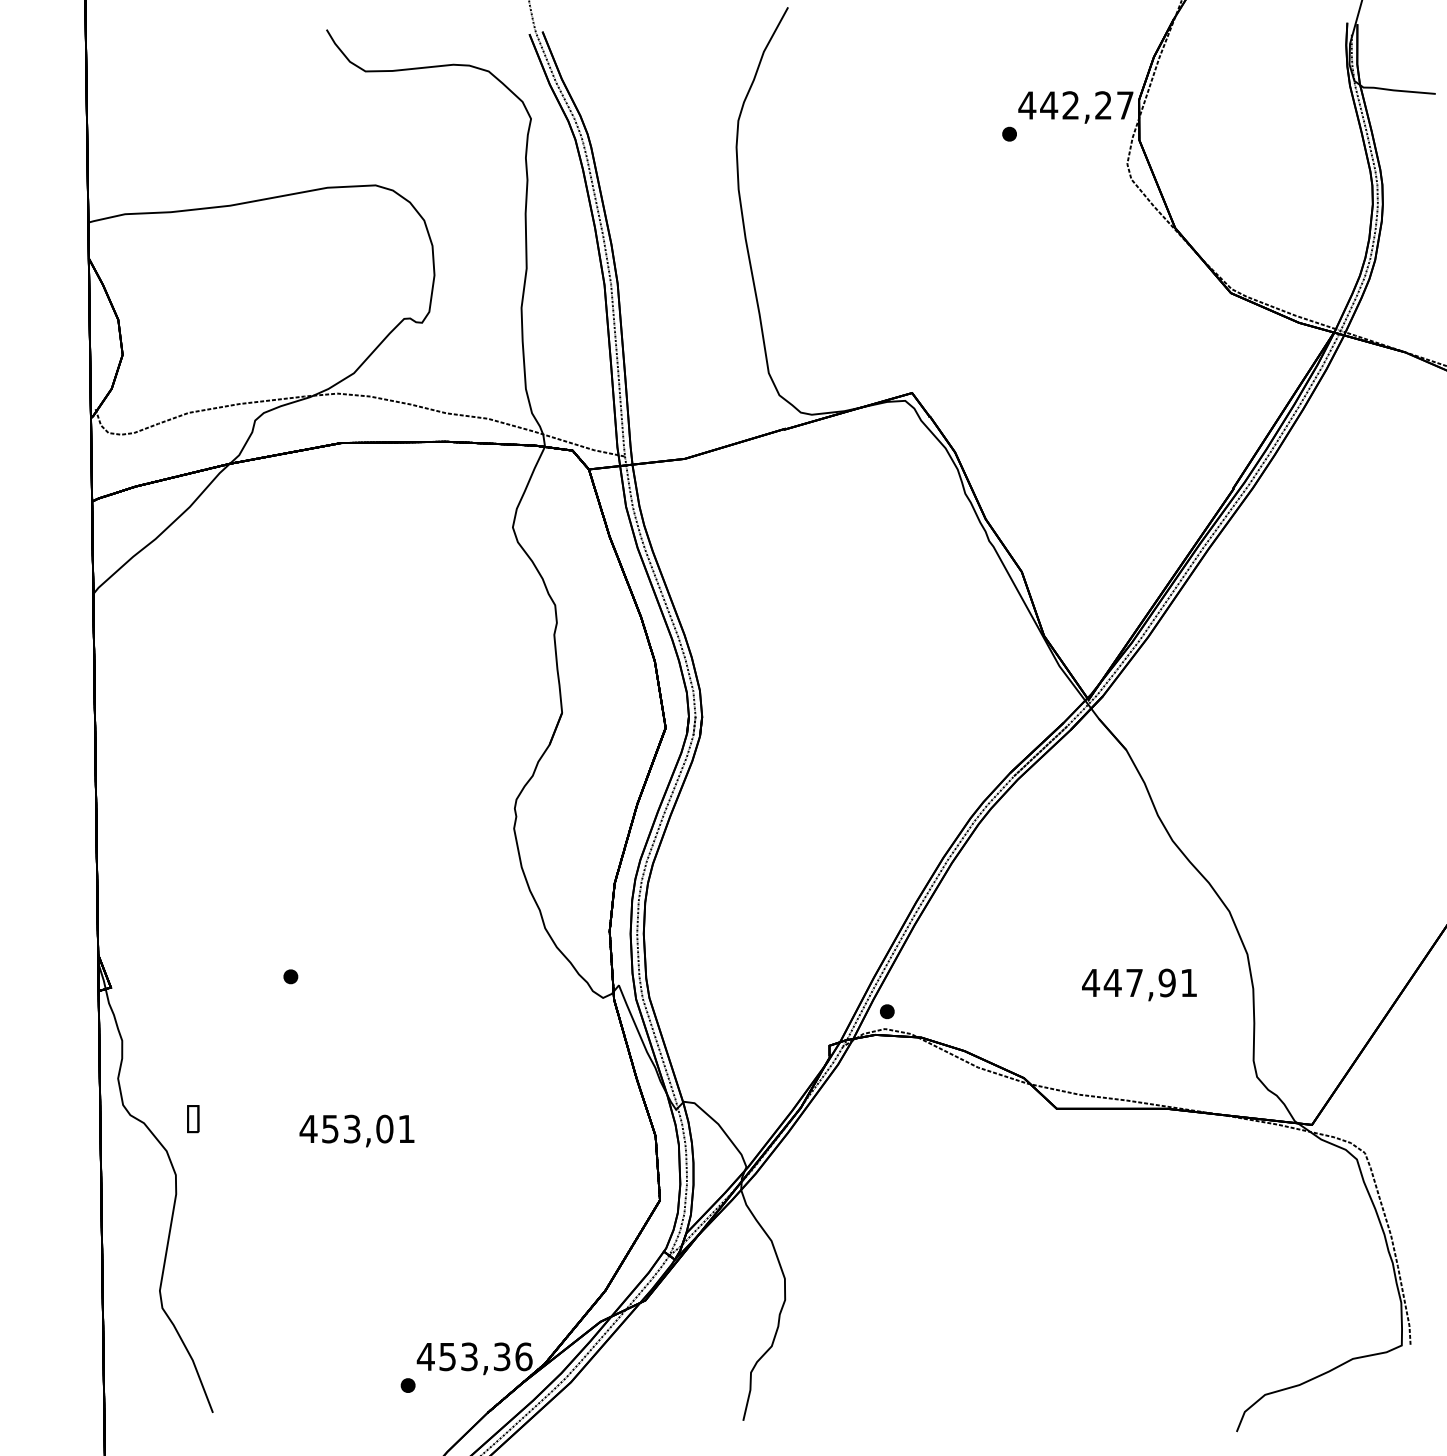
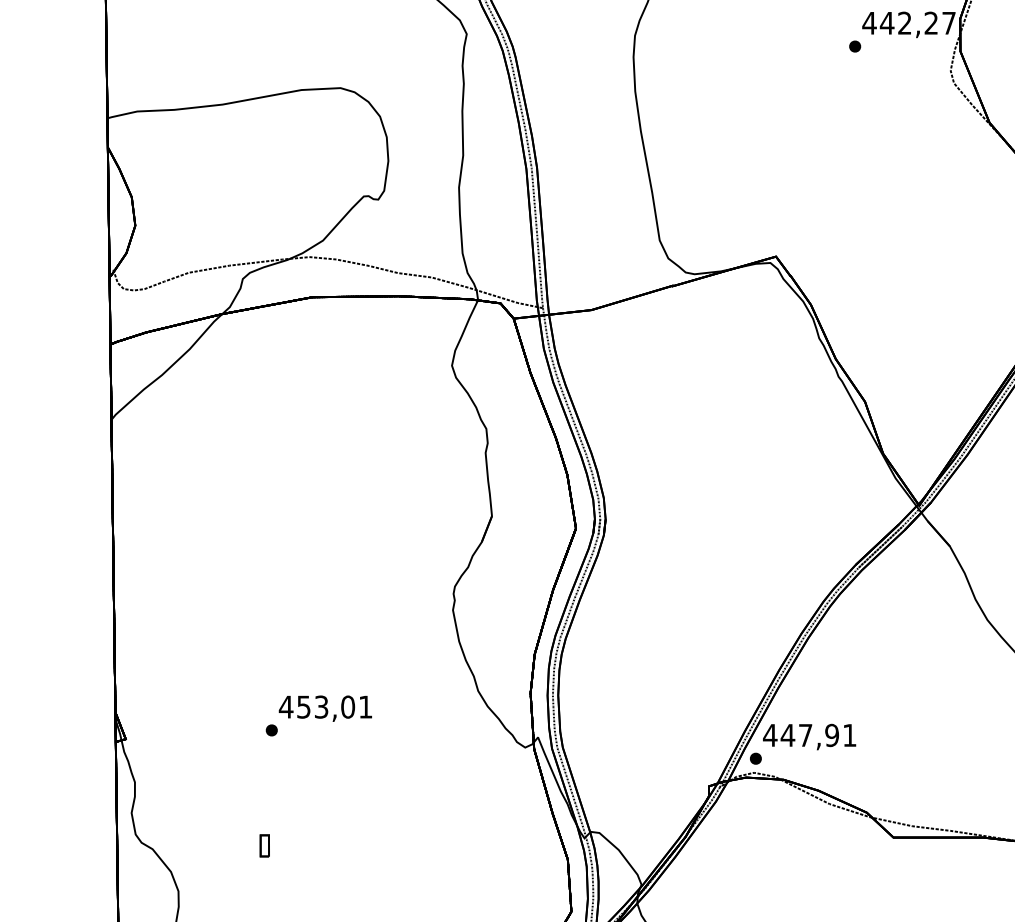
text: (1139, 984) -> (809, 736), moved
part: (193, 1119) -> (265, 846), moved
text: (356, 1130) -> (325, 708), moved

